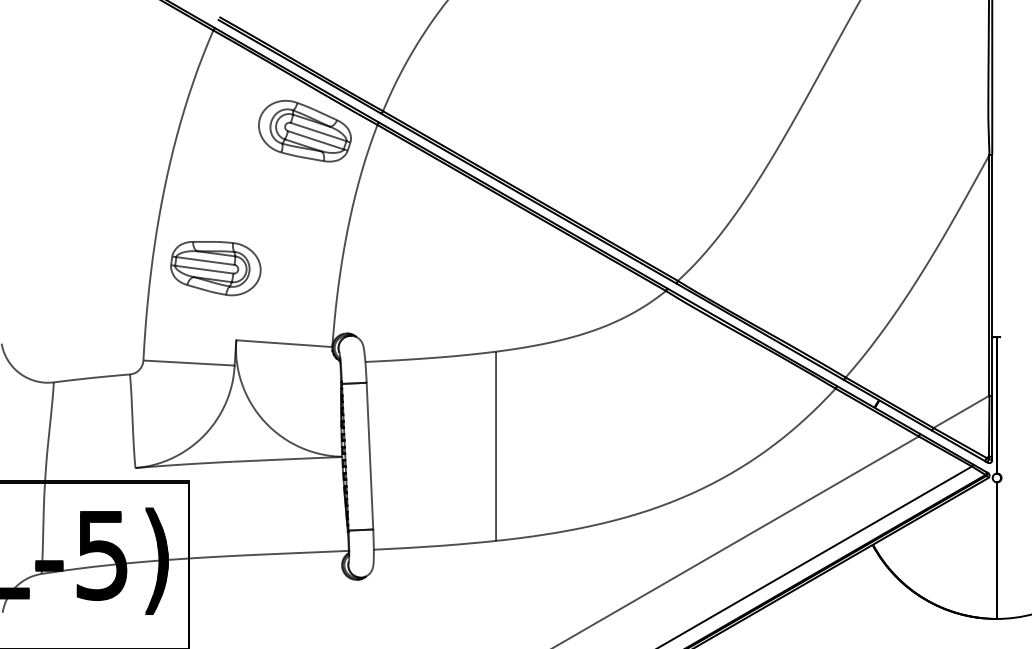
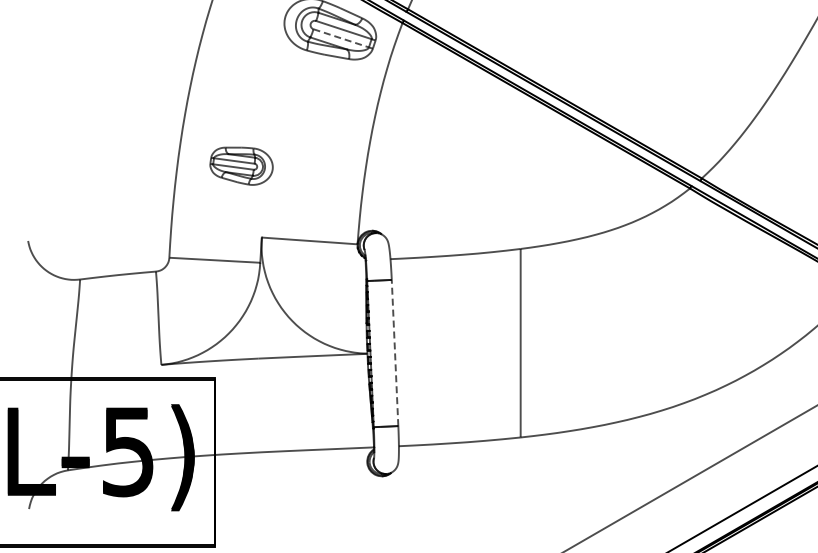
line: (316, 140) -> (341, 38), solid -> dashed
part: (215, 268) -> (241, 166), size x0.7
line: (369, 455) -> (394, 352), solid -> dashed

